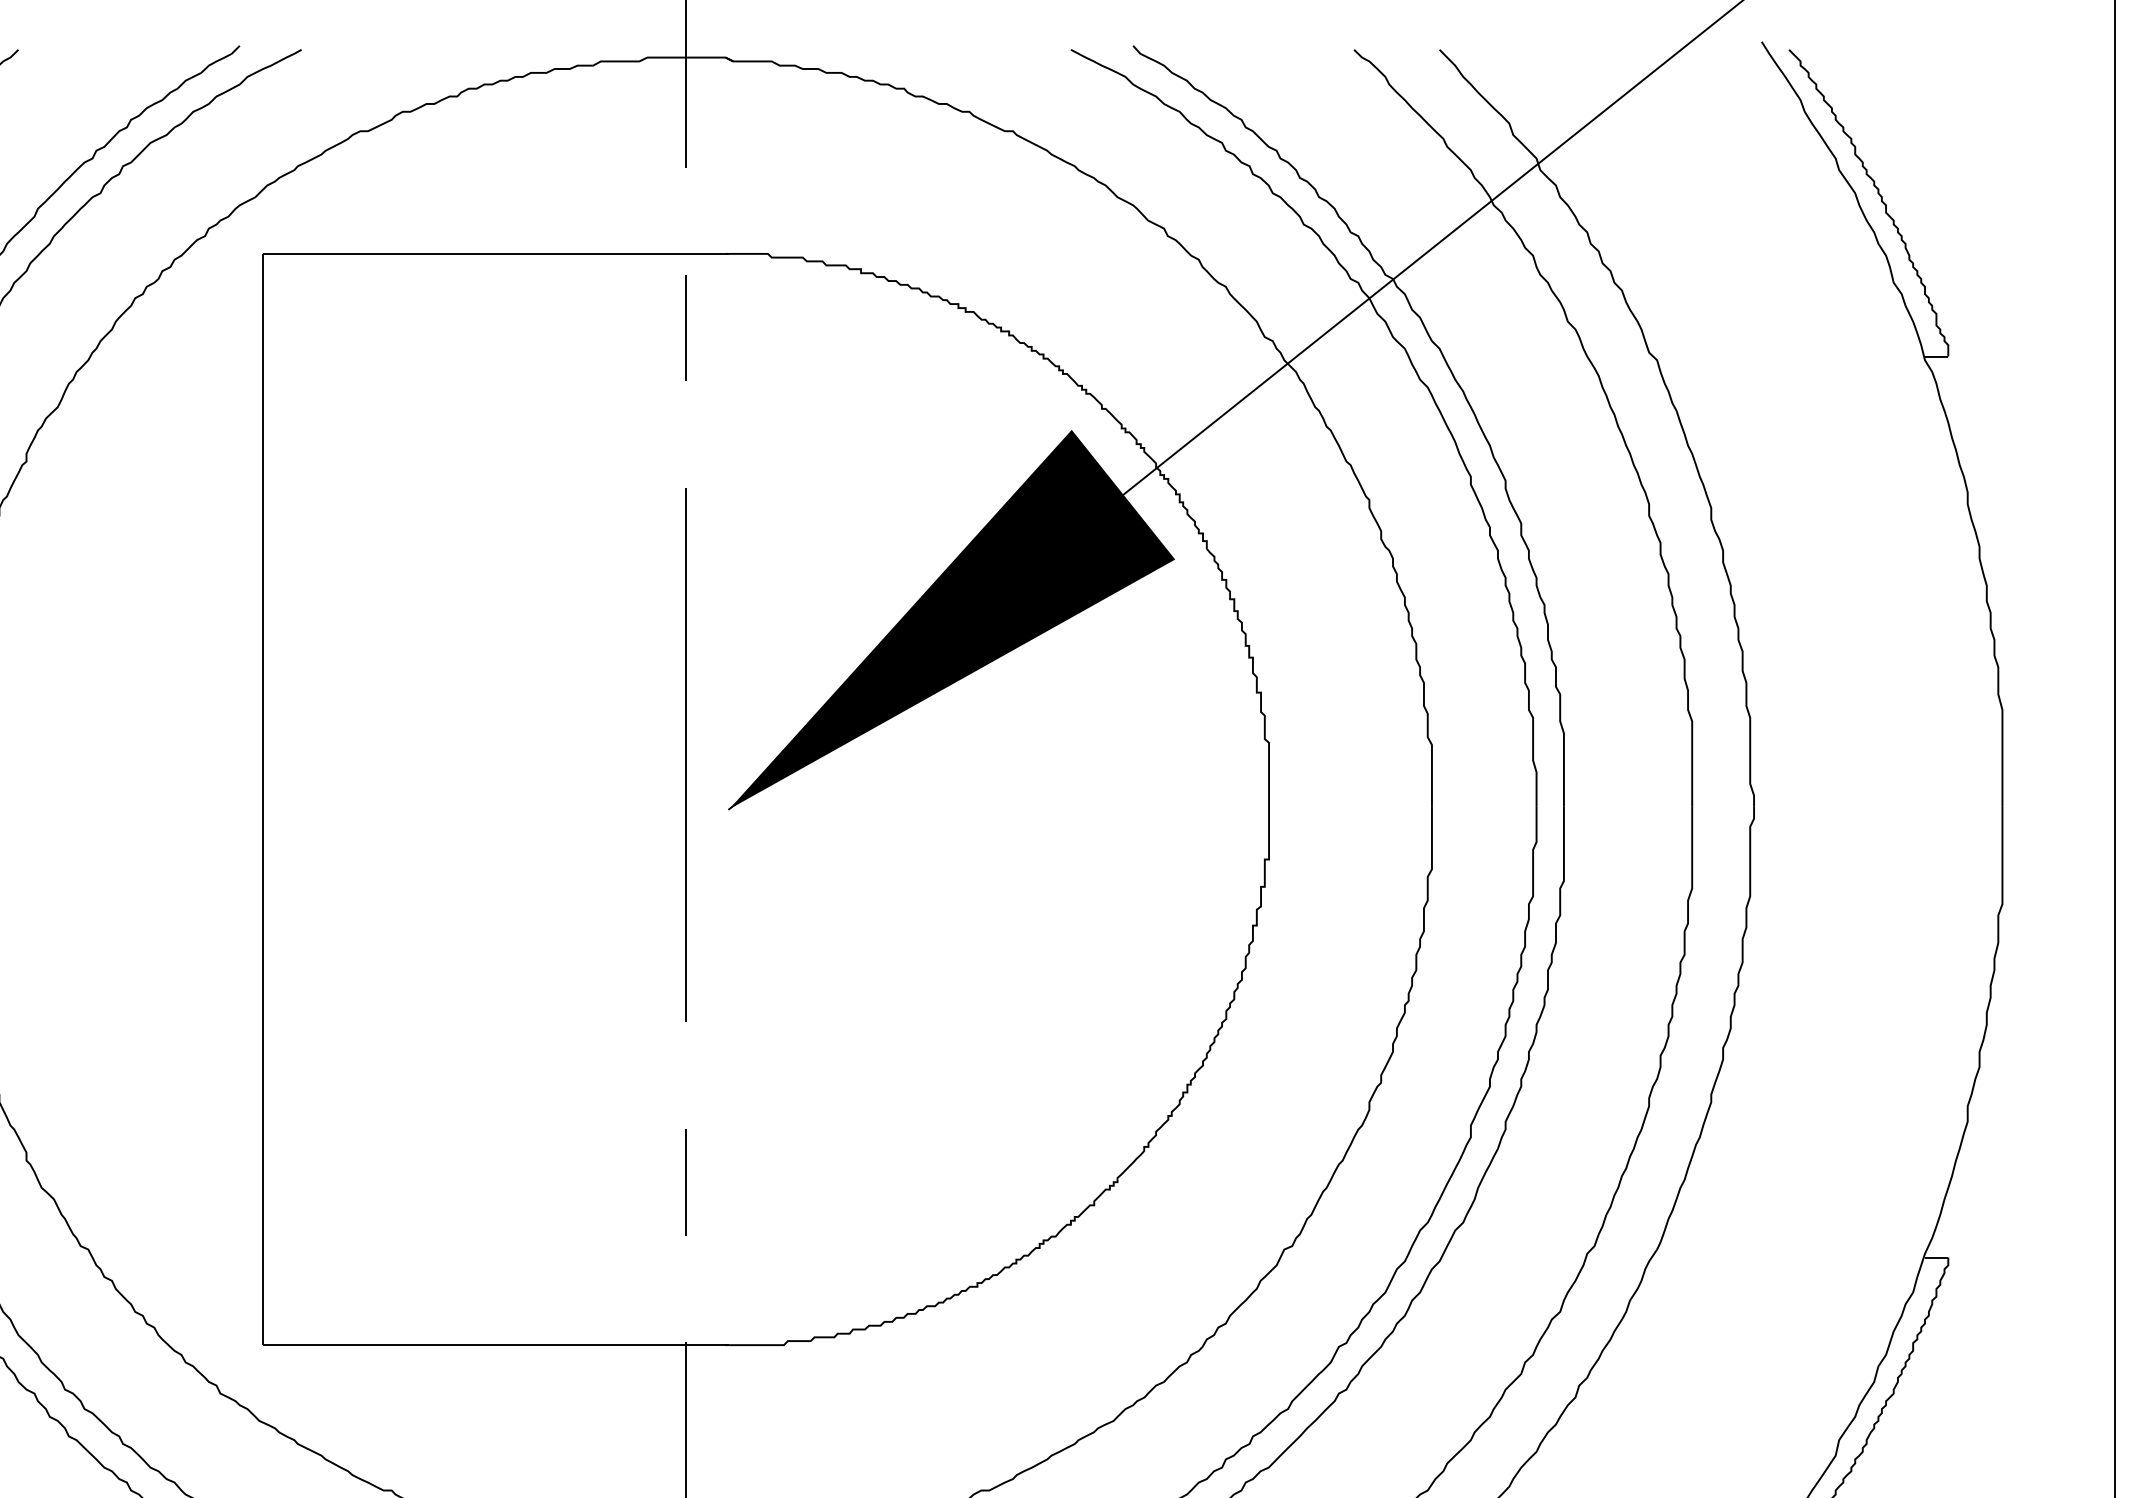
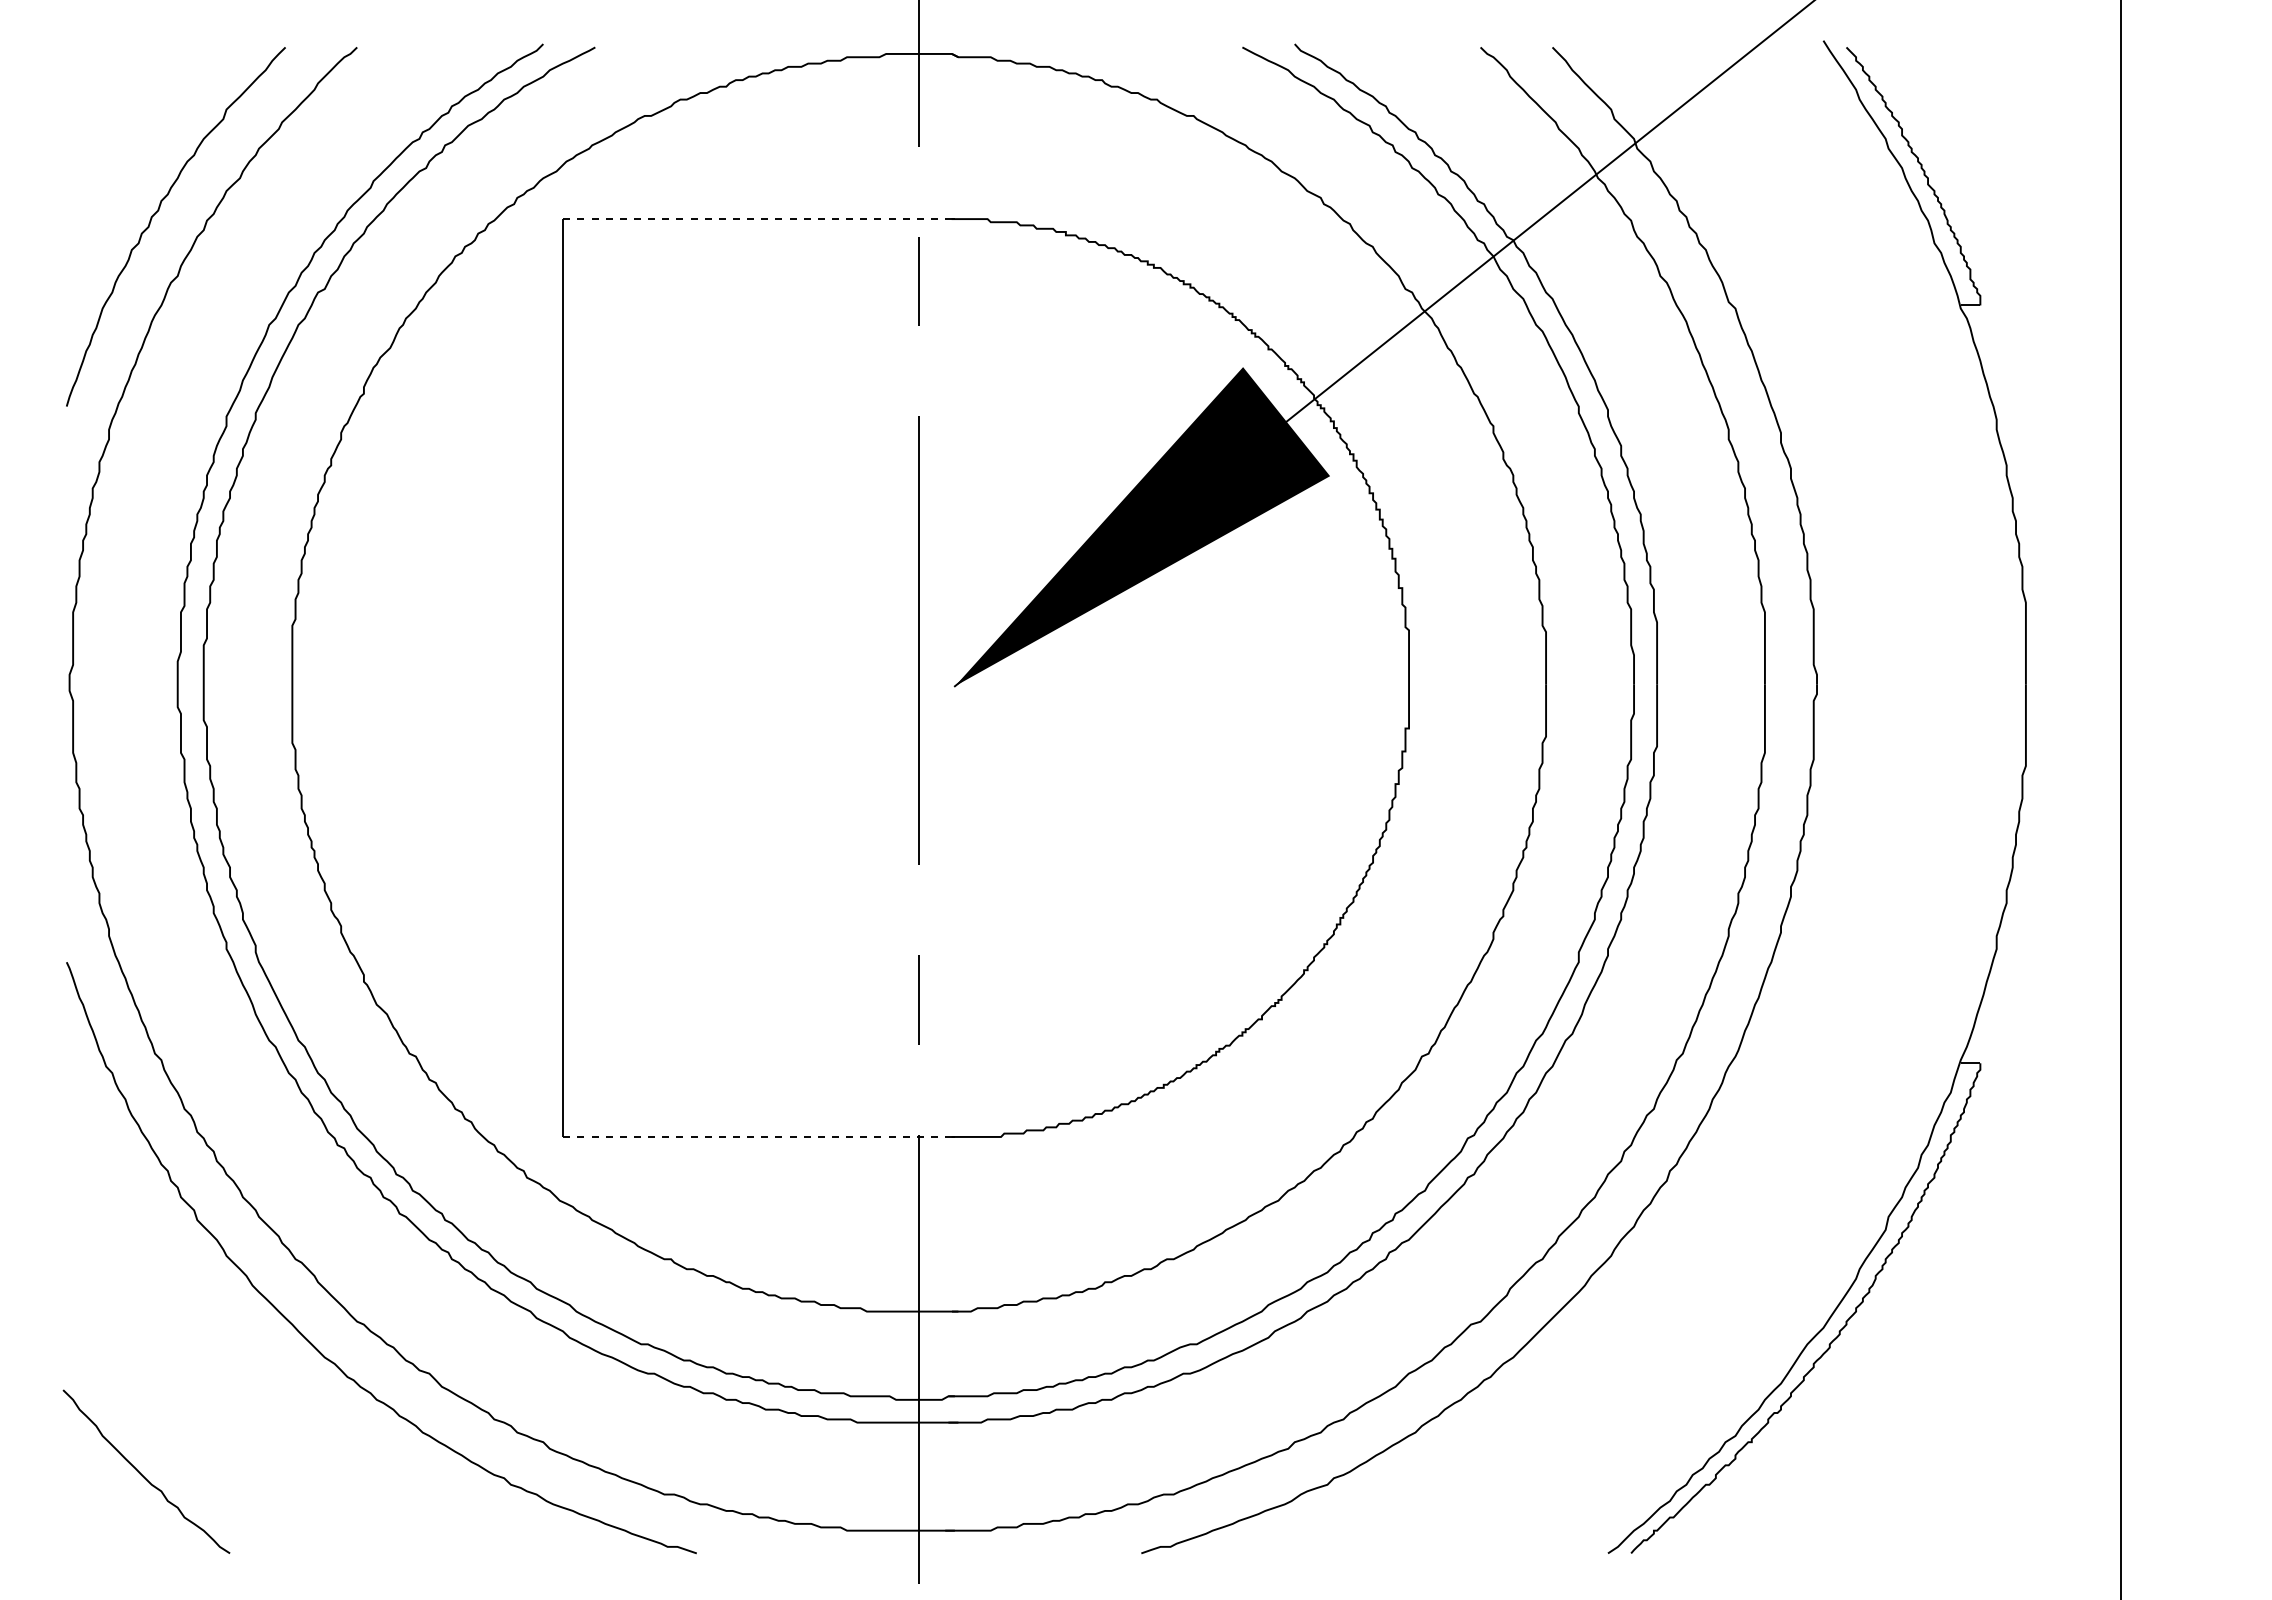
line: (494, 254) -> (757, 219), solid -> dashed
line: (494, 1344) -> (757, 1136), solid -> dashed

